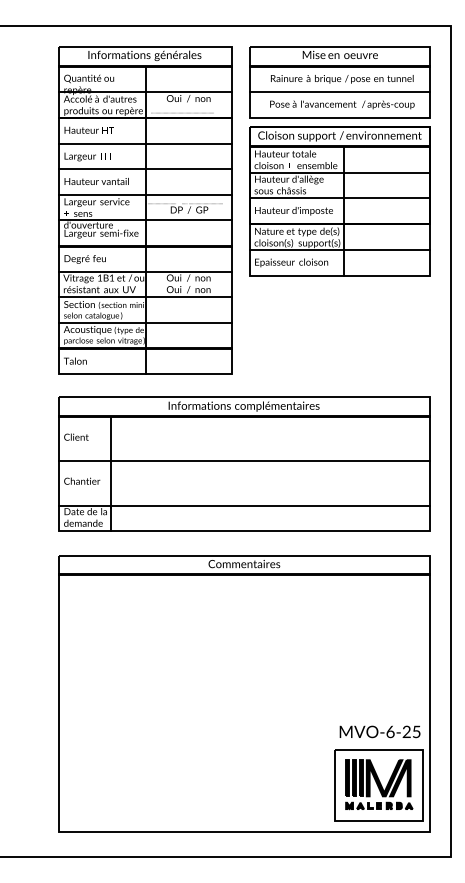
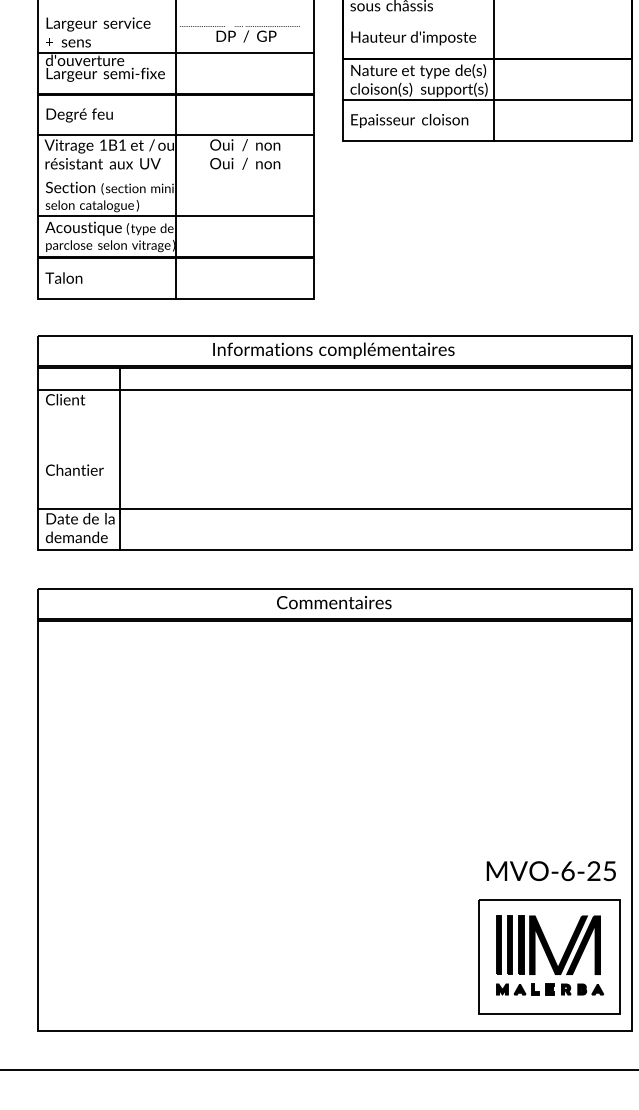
line: (145, 194) -> (176, 11), removed
line: (339, 198) -> (486, 17), removed
line: (145, 297) -> (176, 176), removed
line: (244, 461) -> (334, 390), moved

